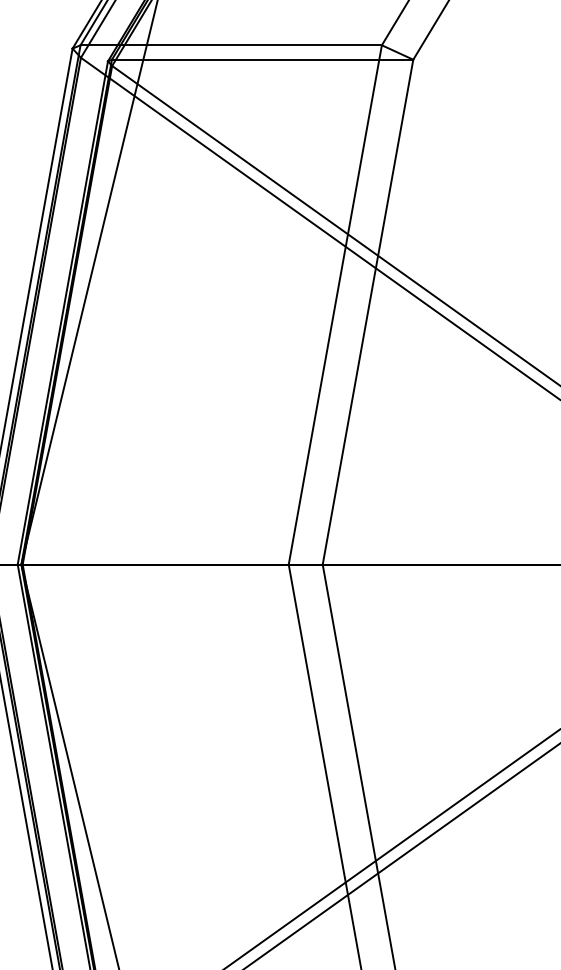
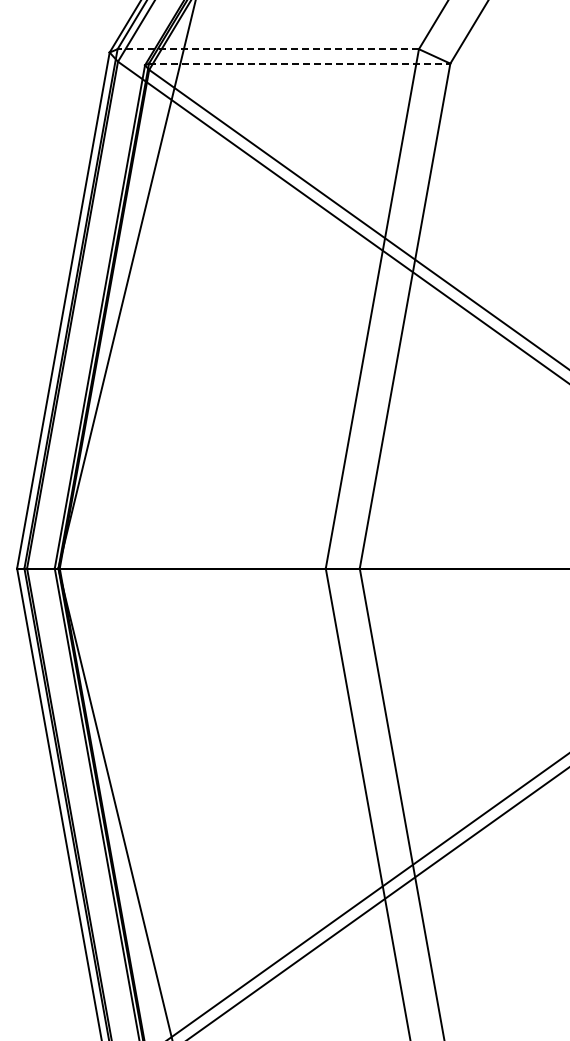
line: (231, 45) -> (268, 49), solid -> dashed
line: (262, 59) -> (299, 63), solid -> dashed

